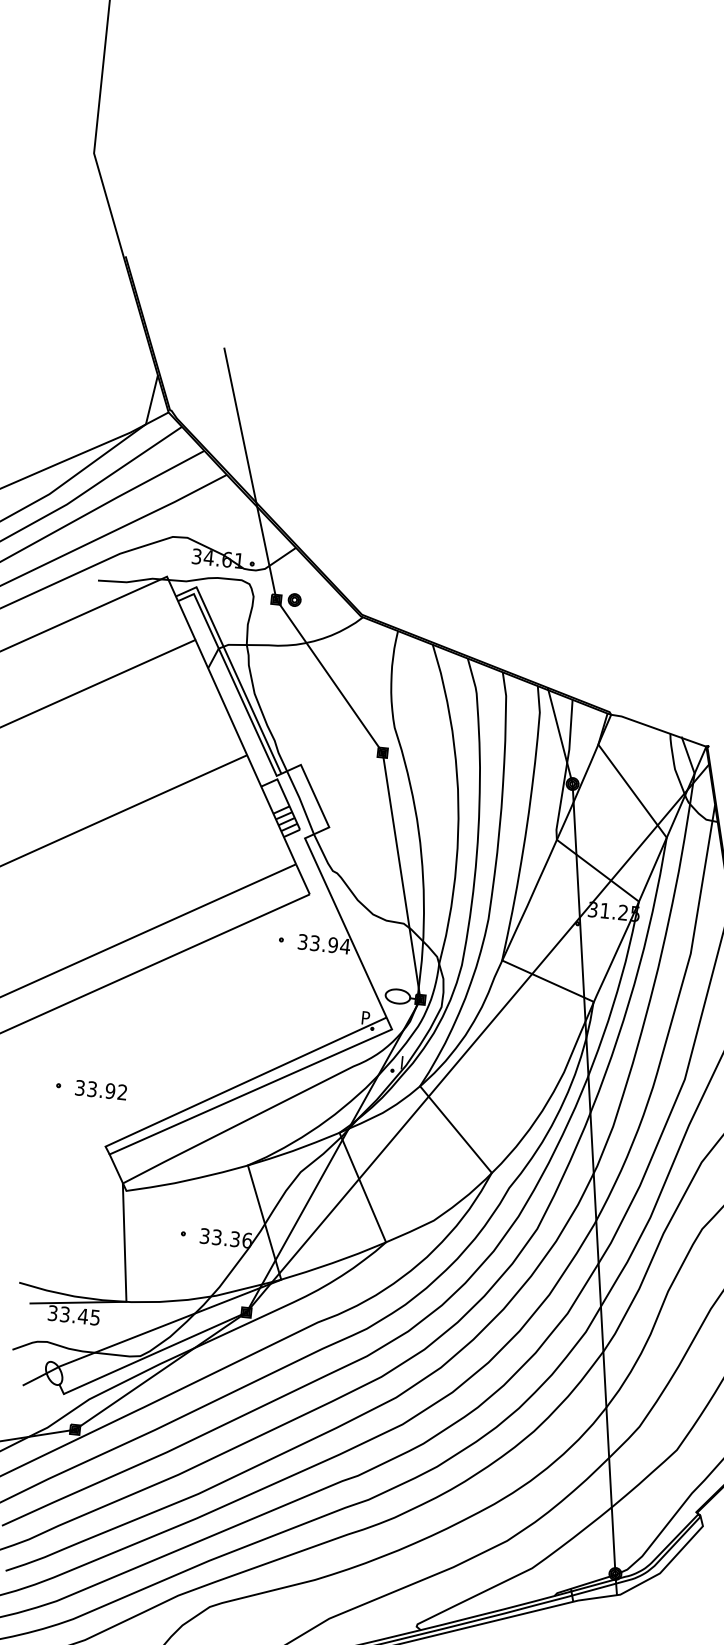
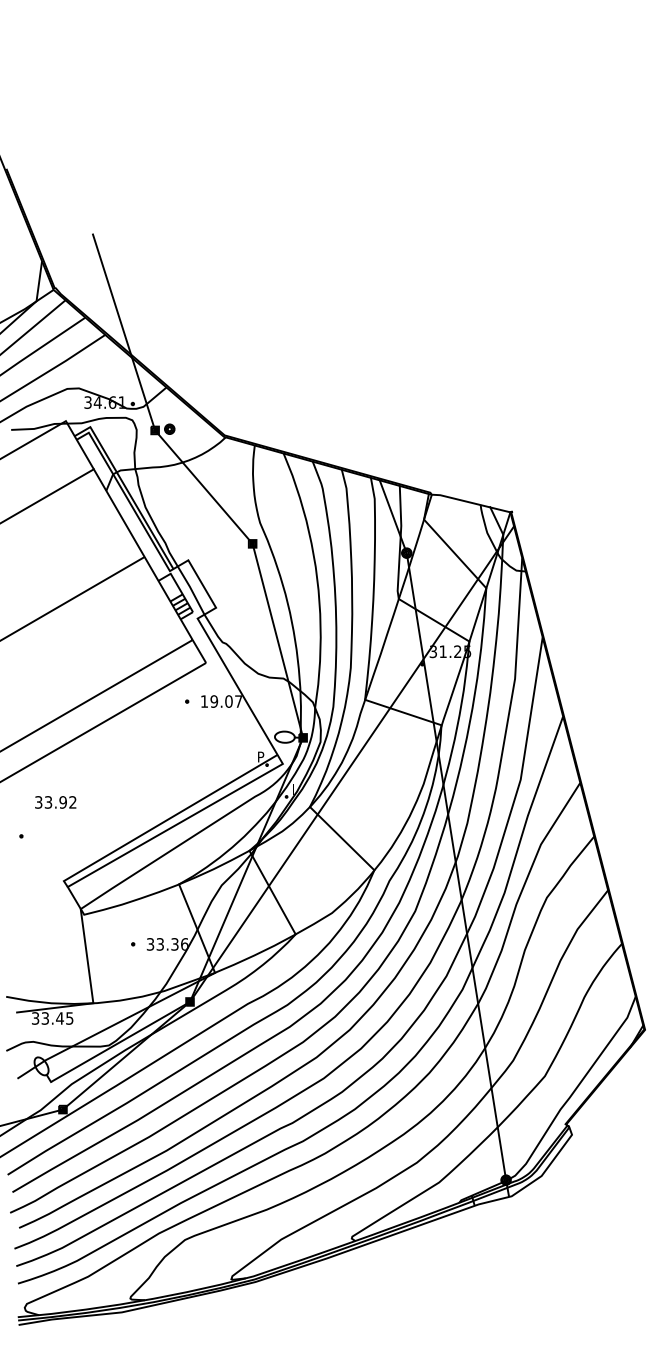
text: (323, 944) -> (221, 701), 33.94 -> 19.07
text: (100, 1090) -> (55, 802), moved

